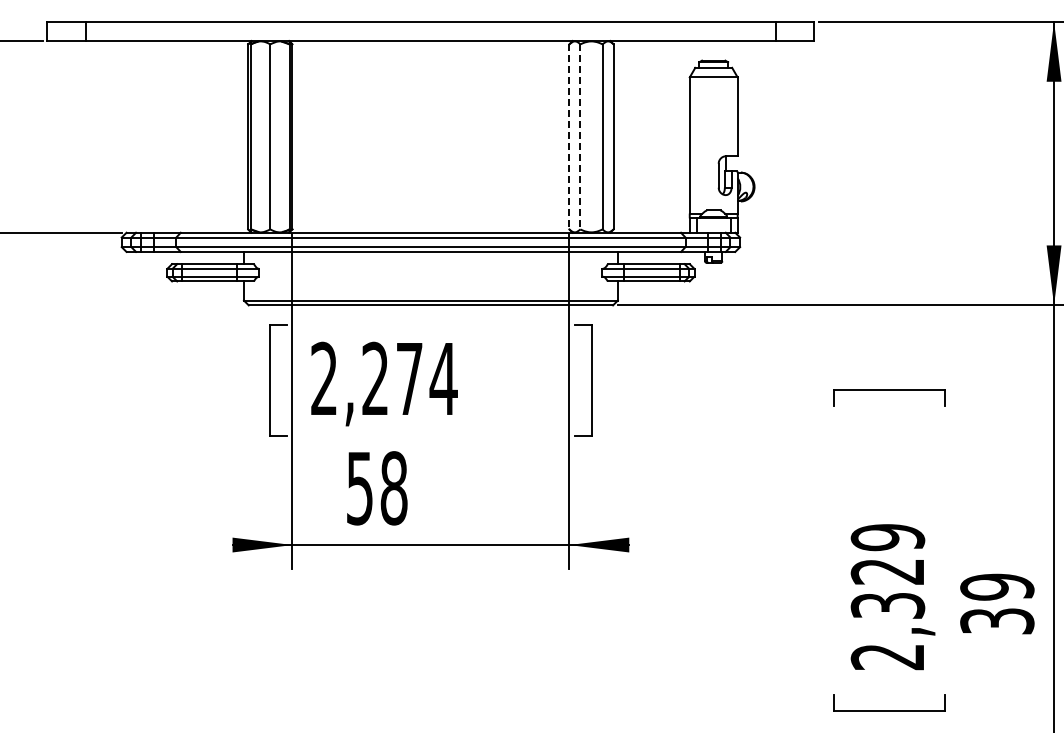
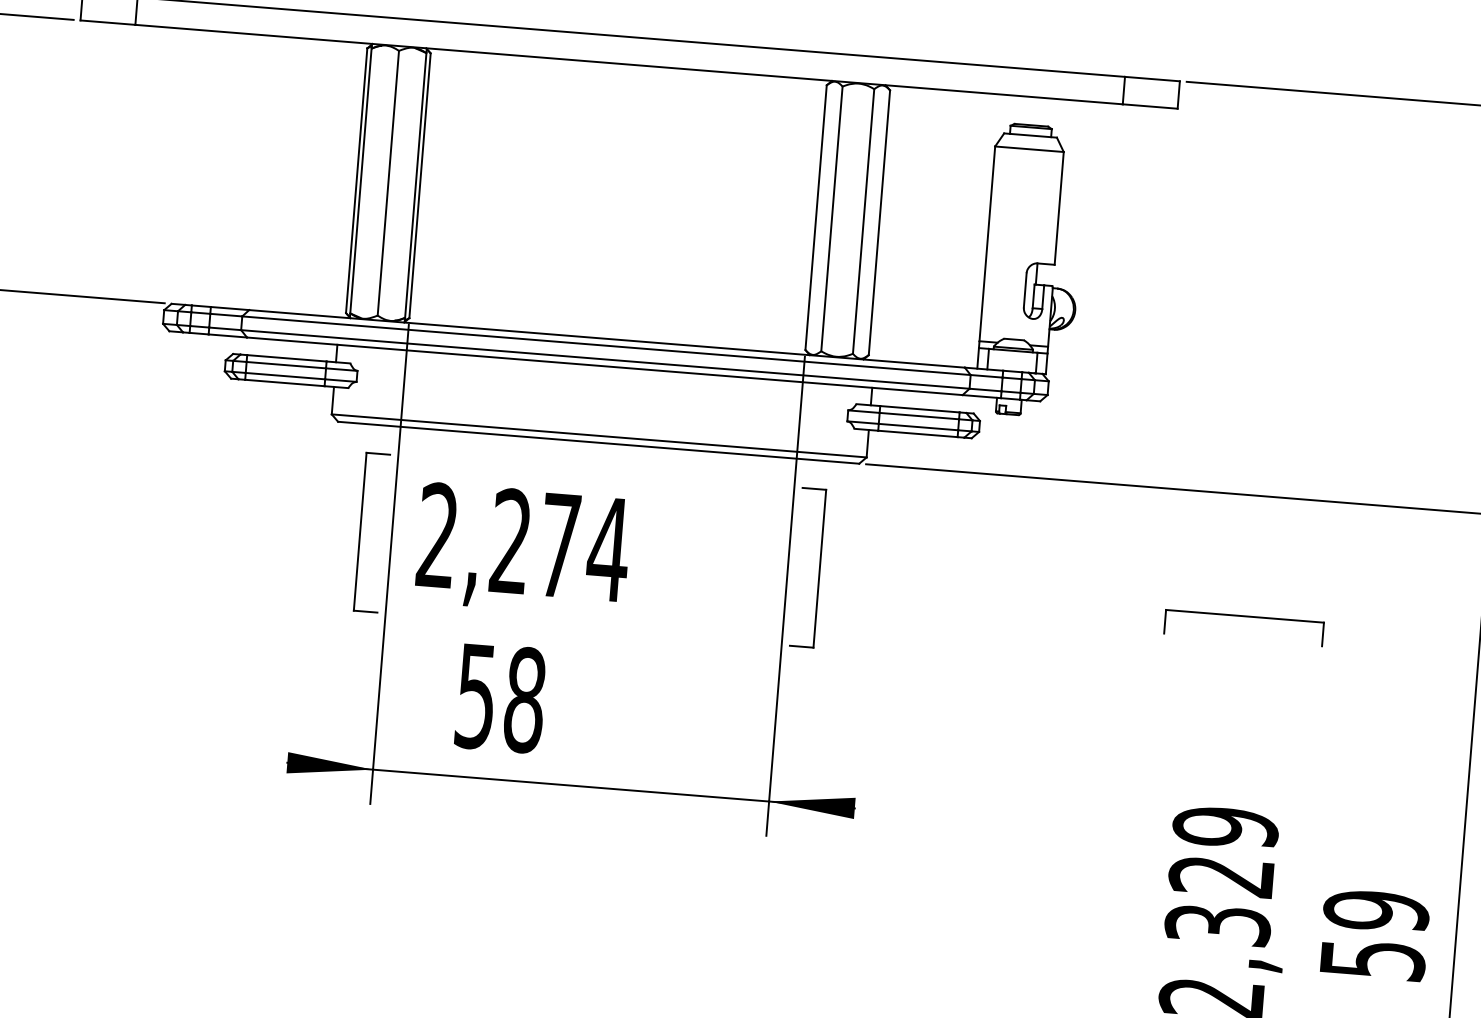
line: (569, 136) -> (816, 217), dashed -> solid
line: (580, 136) -> (832, 218), dashed -> solid
text: (996, 620) -> (1371, 958), 39 -> 59

